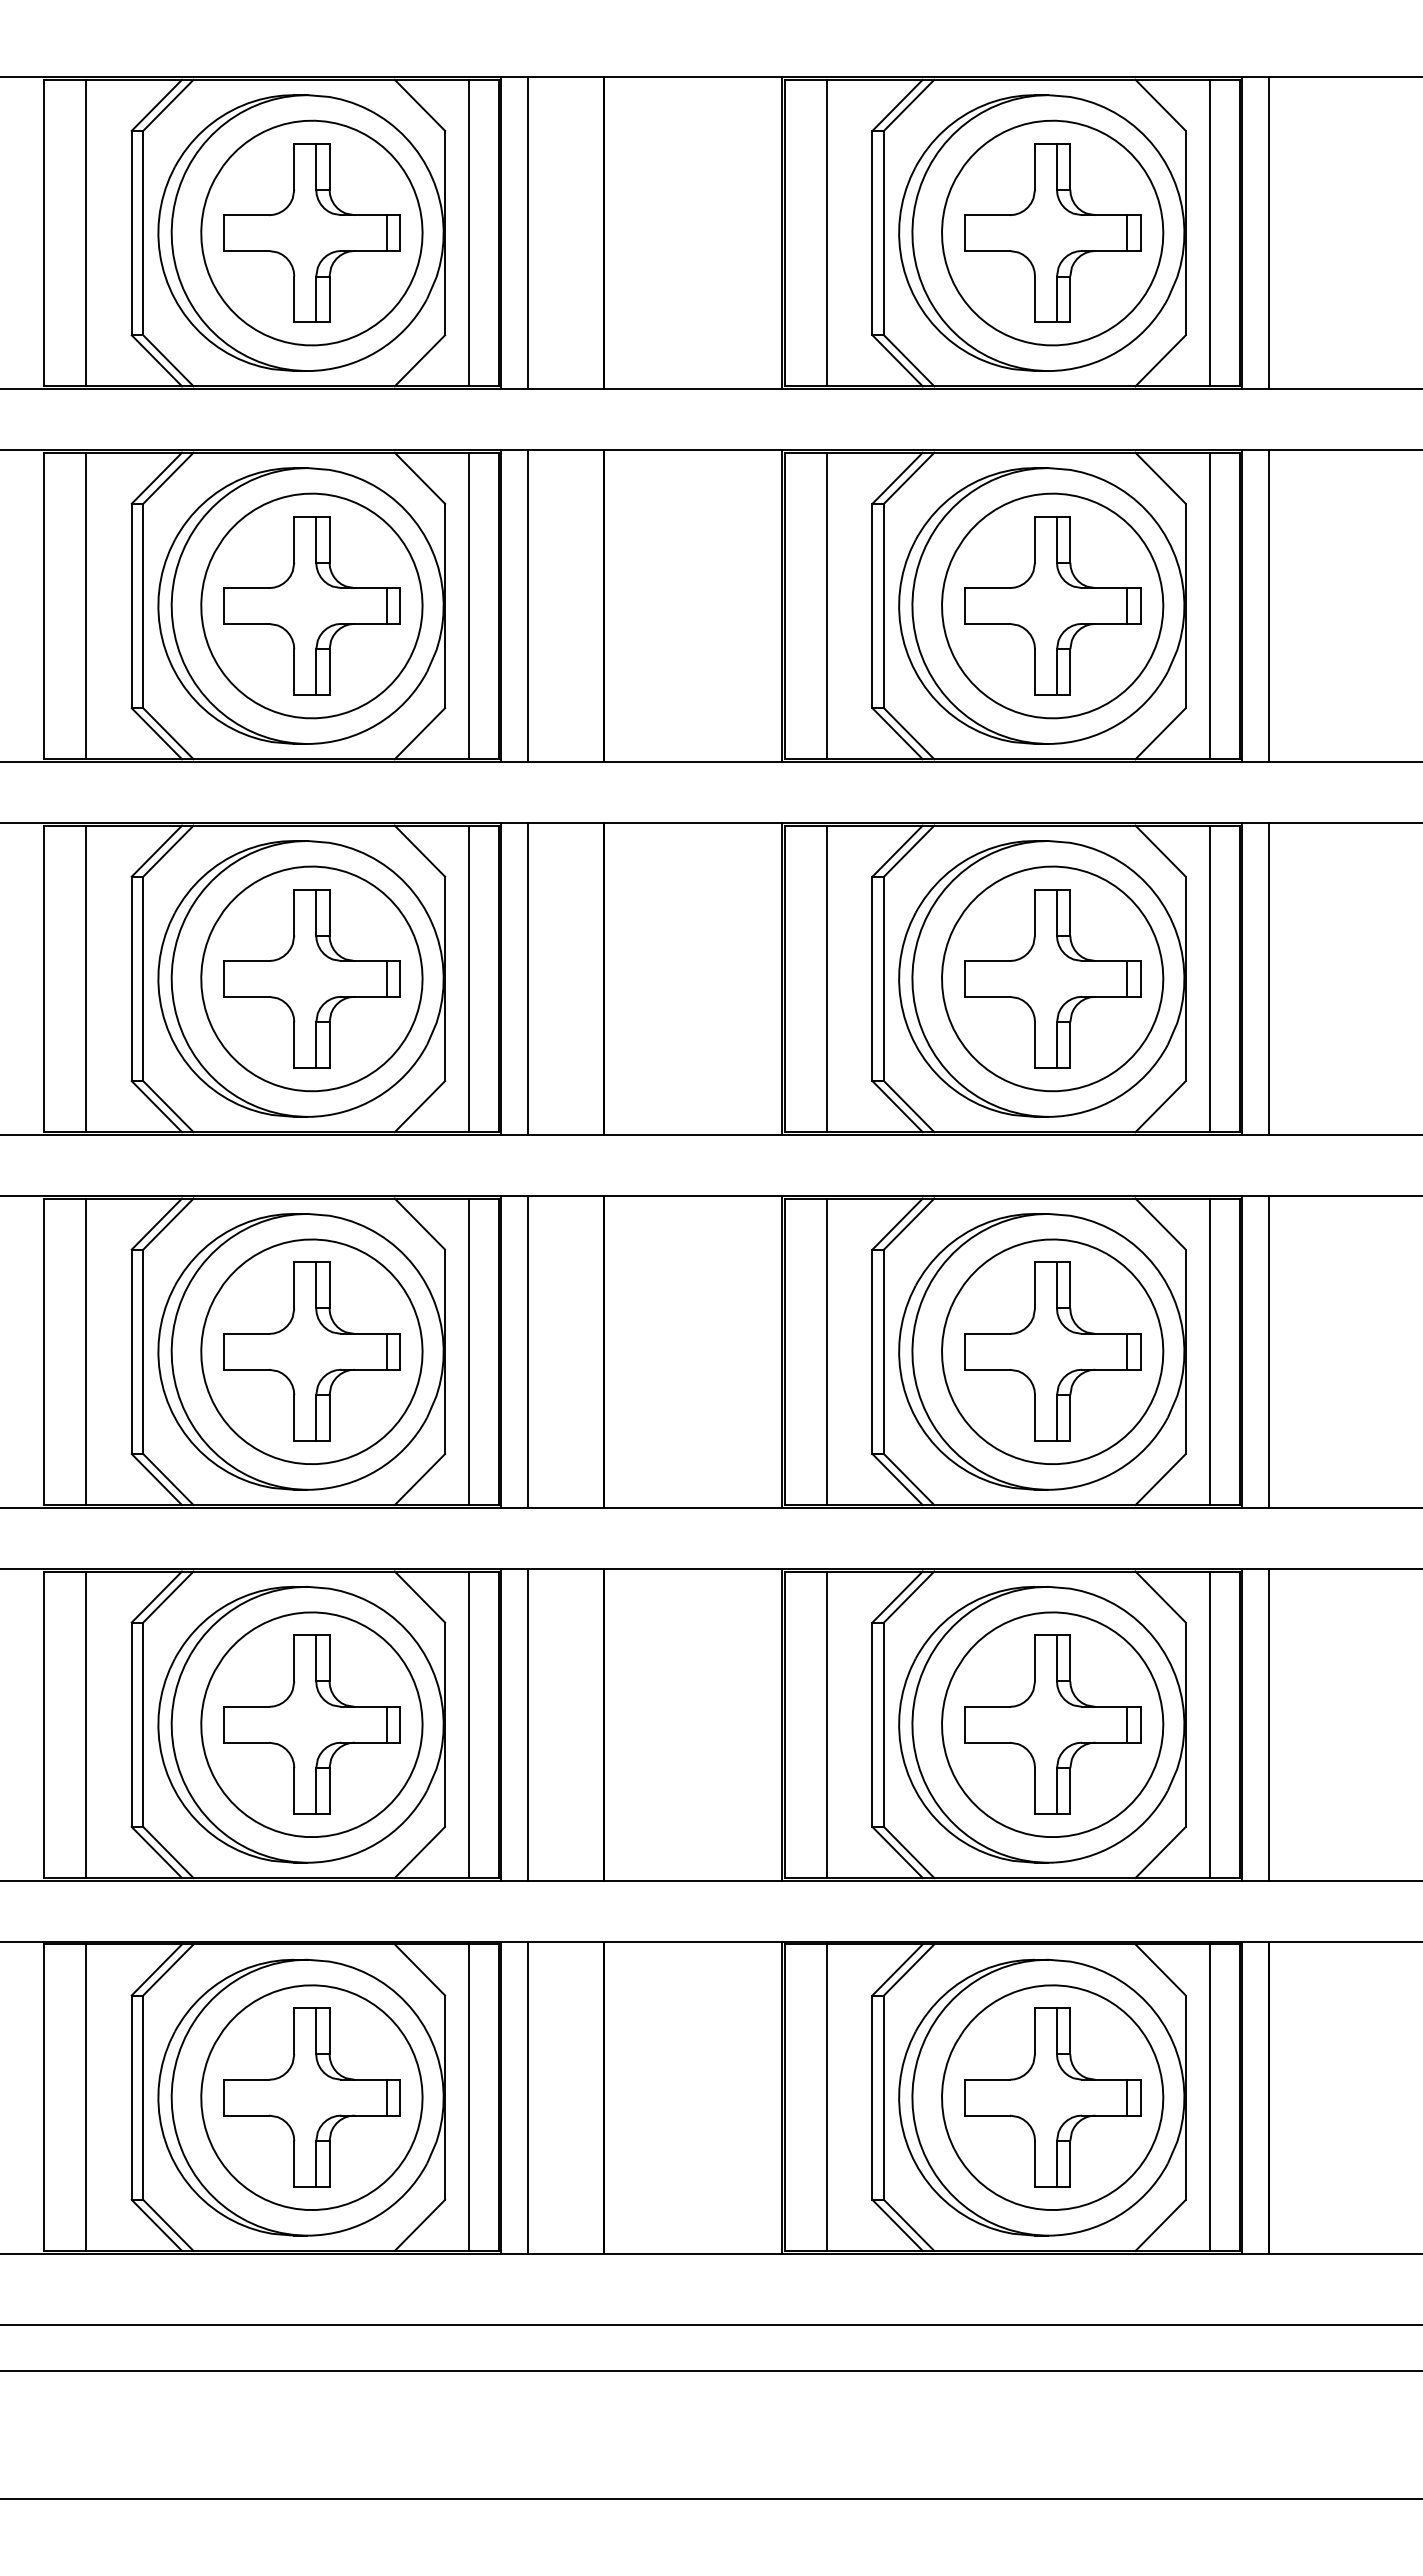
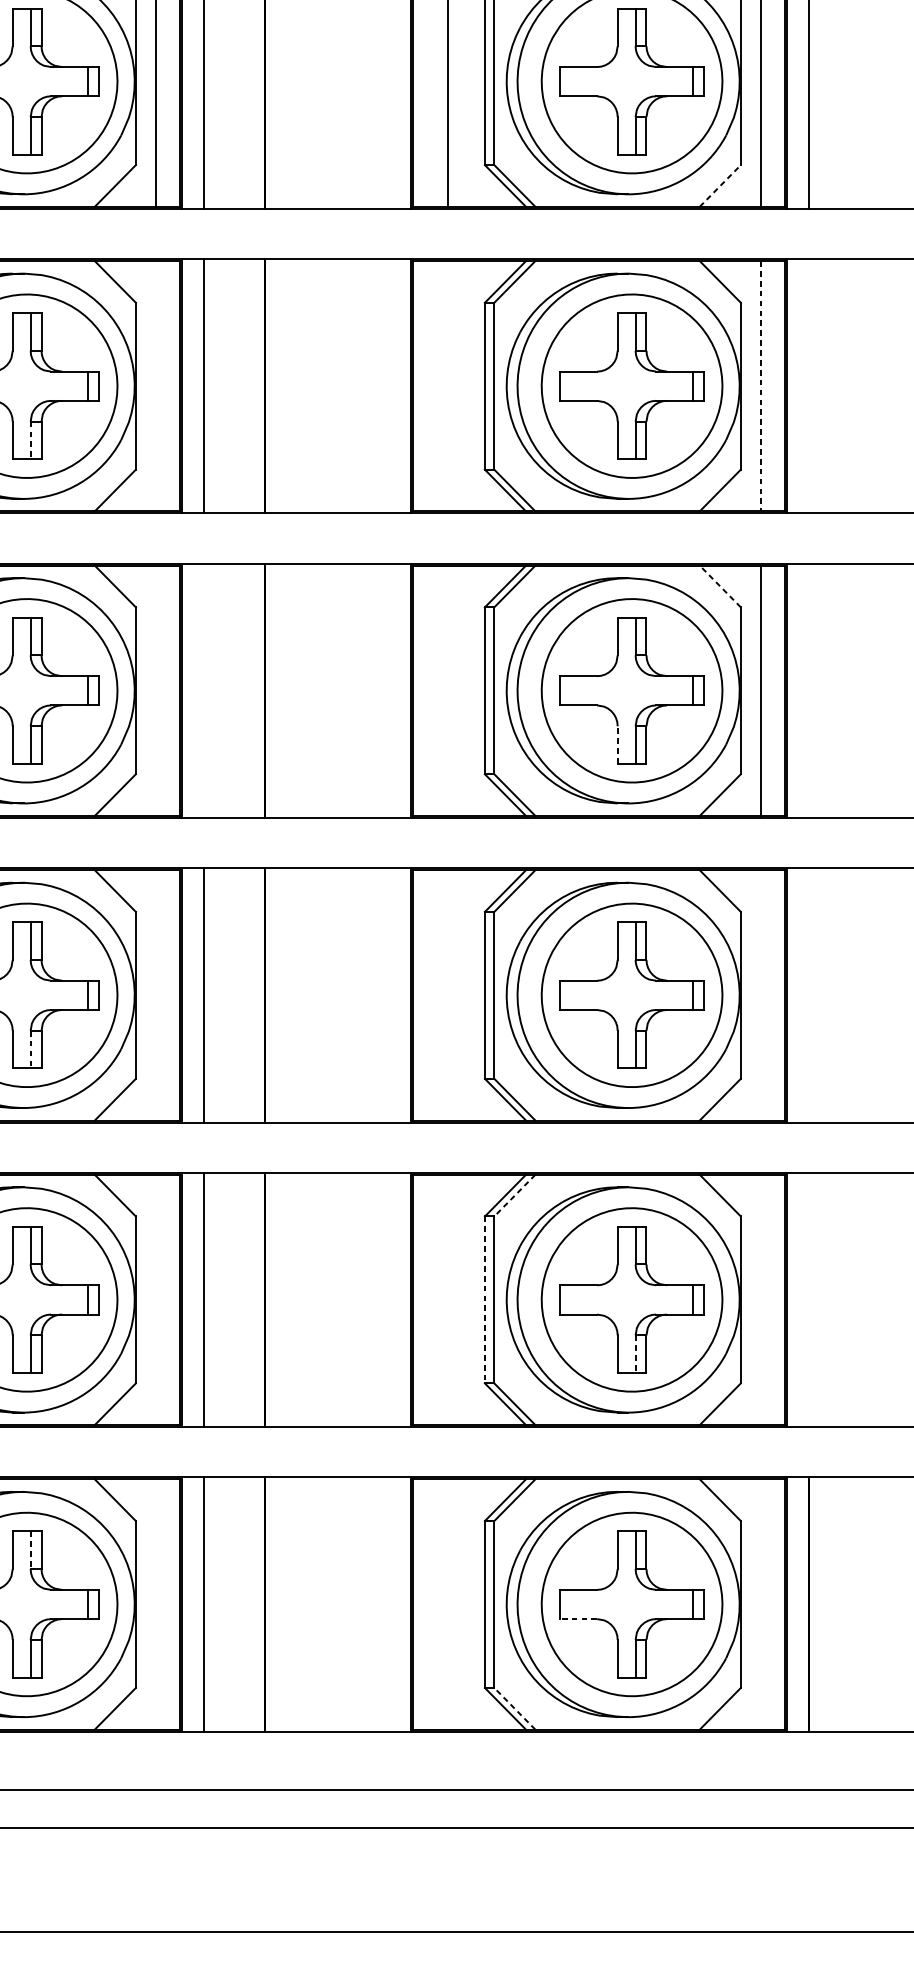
line: (1160, 360) -> (720, 185), solid -> dashed
line: (469, 605) -> (155, 385), removed
line: (826, 605) -> (447, 385), removed
line: (1269, 605) -> (809, 385), removed
line: (1210, 606) -> (760, 386), solid -> dashed
line: (316, 672) -> (30, 440), solid -> dashed
line: (1160, 851) -> (720, 586), solid -> dashed
line: (469, 978) -> (155, 690), removed
line: (528, 978) -> (204, 690), removed
line: (826, 978) -> (447, 690), removed
line: (1269, 978) -> (809, 690), removed
line: (1035, 1045) -> (618, 745), solid -> dashed
line: (469, 1351) -> (155, 995), removed
line: (826, 1351) -> (447, 995), removed
line: (1210, 1351) -> (760, 995), removed
line: (1269, 1351) -> (809, 995), removed
line: (316, 1418) -> (30, 1049), solid -> dashed
line: (909, 1597) -> (515, 1195), solid -> dashed
line: (469, 1724) -> (155, 1299), removed
line: (826, 1724) -> (447, 1299), removed
line: (1210, 1724) -> (760, 1299), removed
line: (1269, 1724) -> (809, 1299), removed
line: (872, 1725) -> (484, 1300), solid -> dashed
line: (1056, 1791) -> (635, 1354), solid -> dashed
line: (316, 2031) -> (30, 1550), solid -> dashed
line: (469, 2097) -> (155, 1604), removed
line: (826, 2097) -> (447, 1604), removed
line: (1210, 2097) -> (760, 1604), removed
line: (987, 2115) -> (578, 1619), solid -> dashed
line: (909, 2225) -> (515, 1708), solid -> dashed

